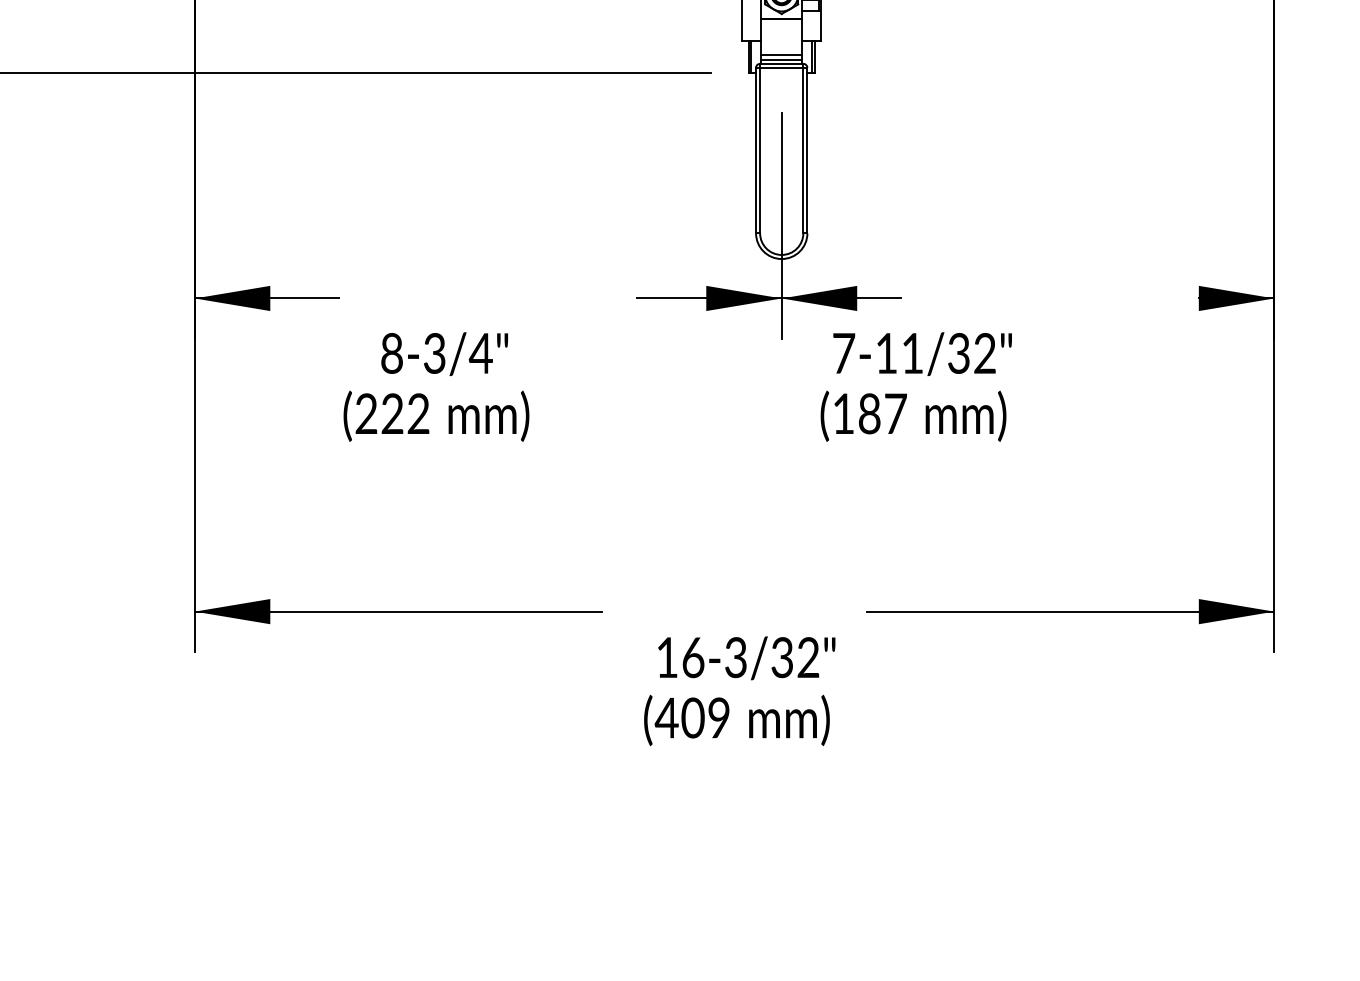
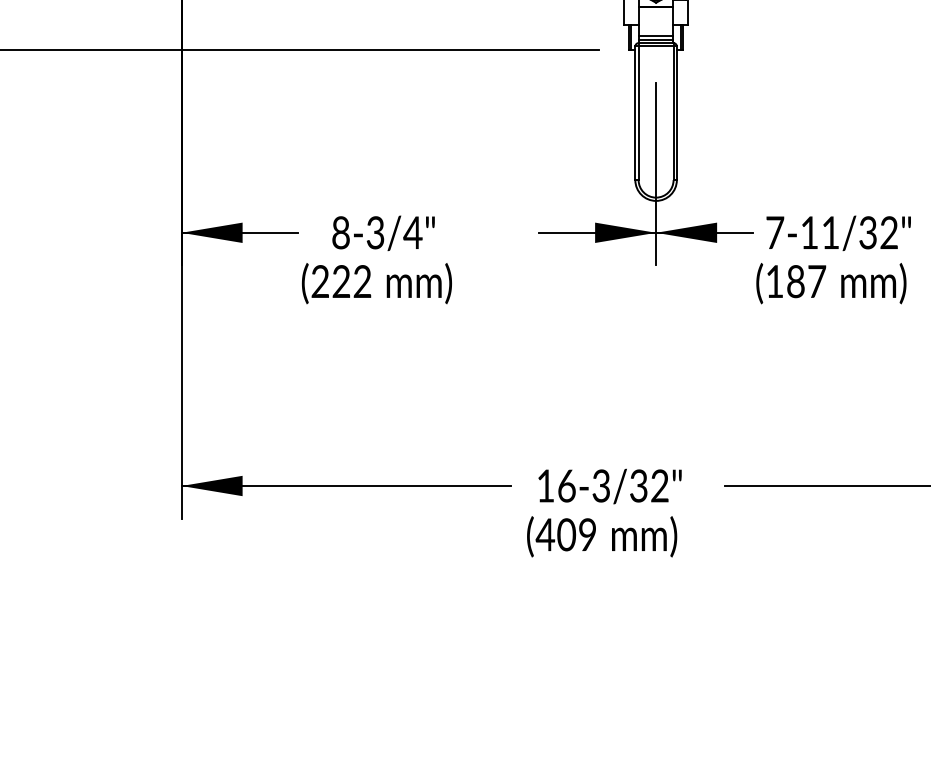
text: (436, 386) -> (376, 259), moved
text: (915, 386) -> (832, 259), moved
text: (739, 690) -> (604, 512), moved

